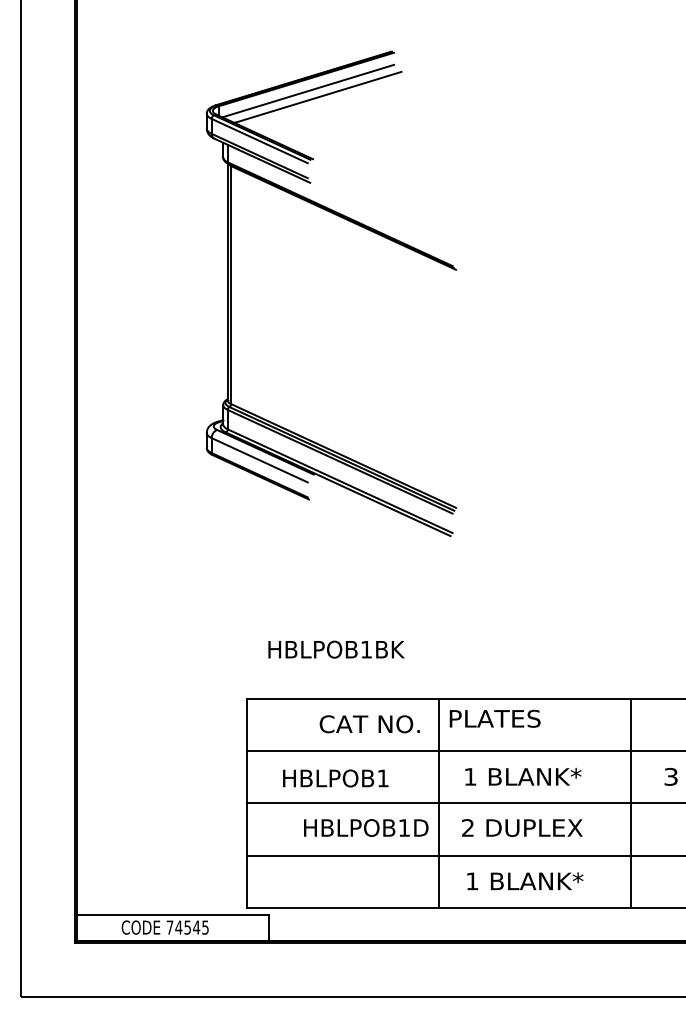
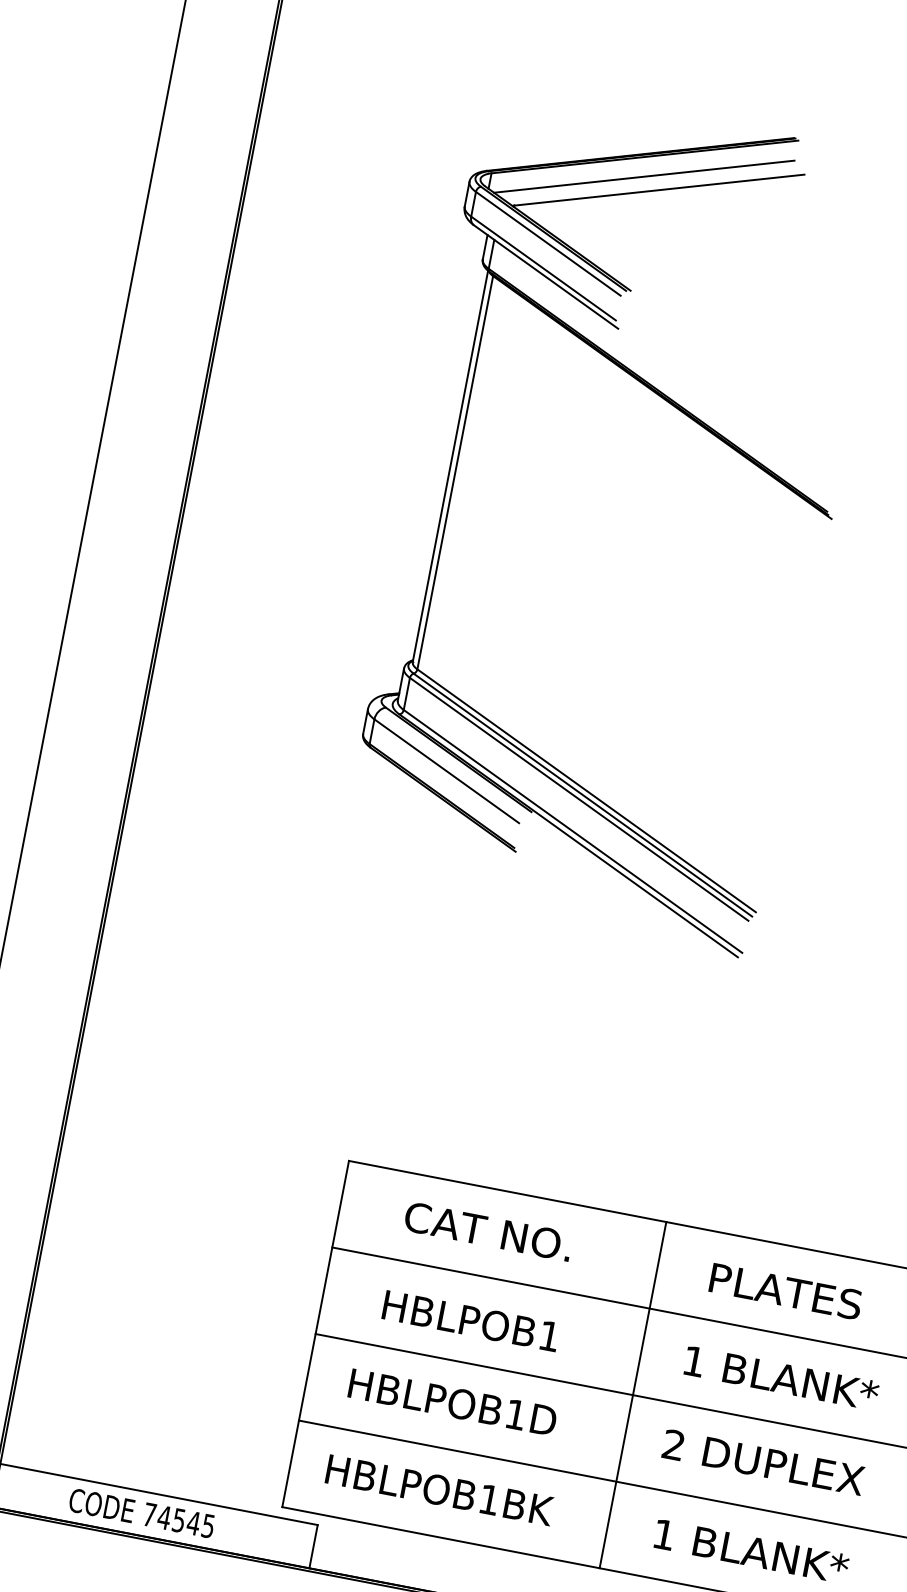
text: (336, 649) -> (439, 1490), moved
text: (494, 718) -> (784, 1290), moved
text: (369, 724) -> (487, 1231), moved
text: (366, 827) -> (453, 1401), moved

